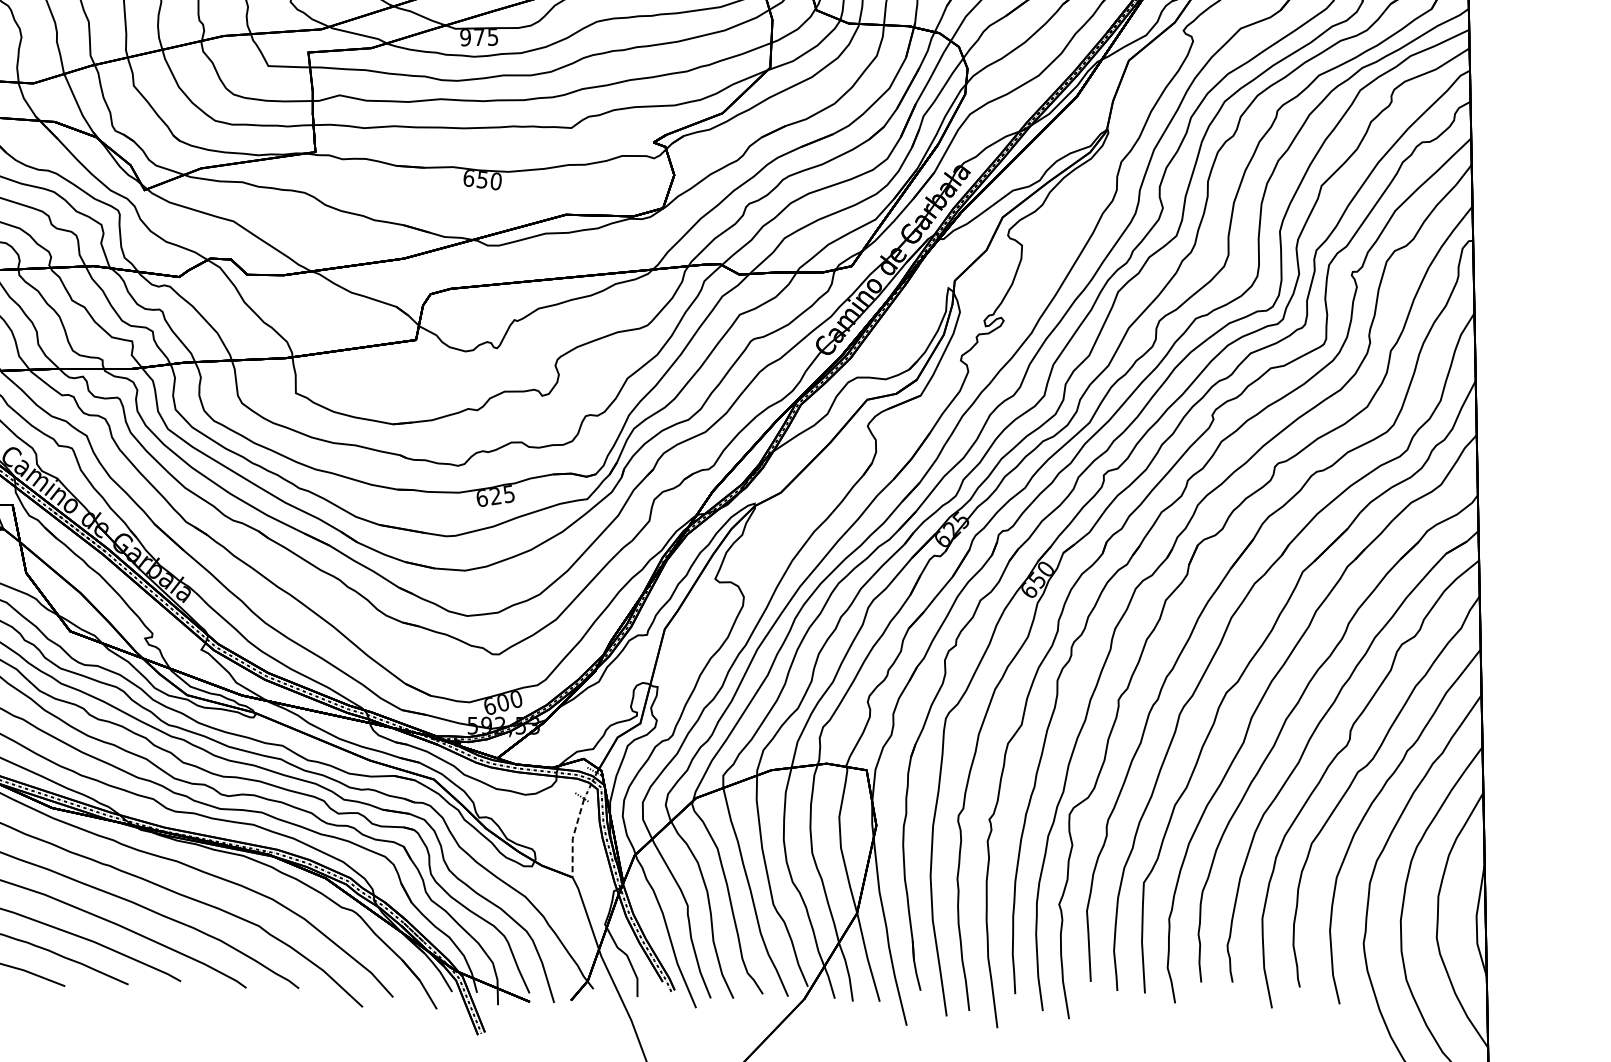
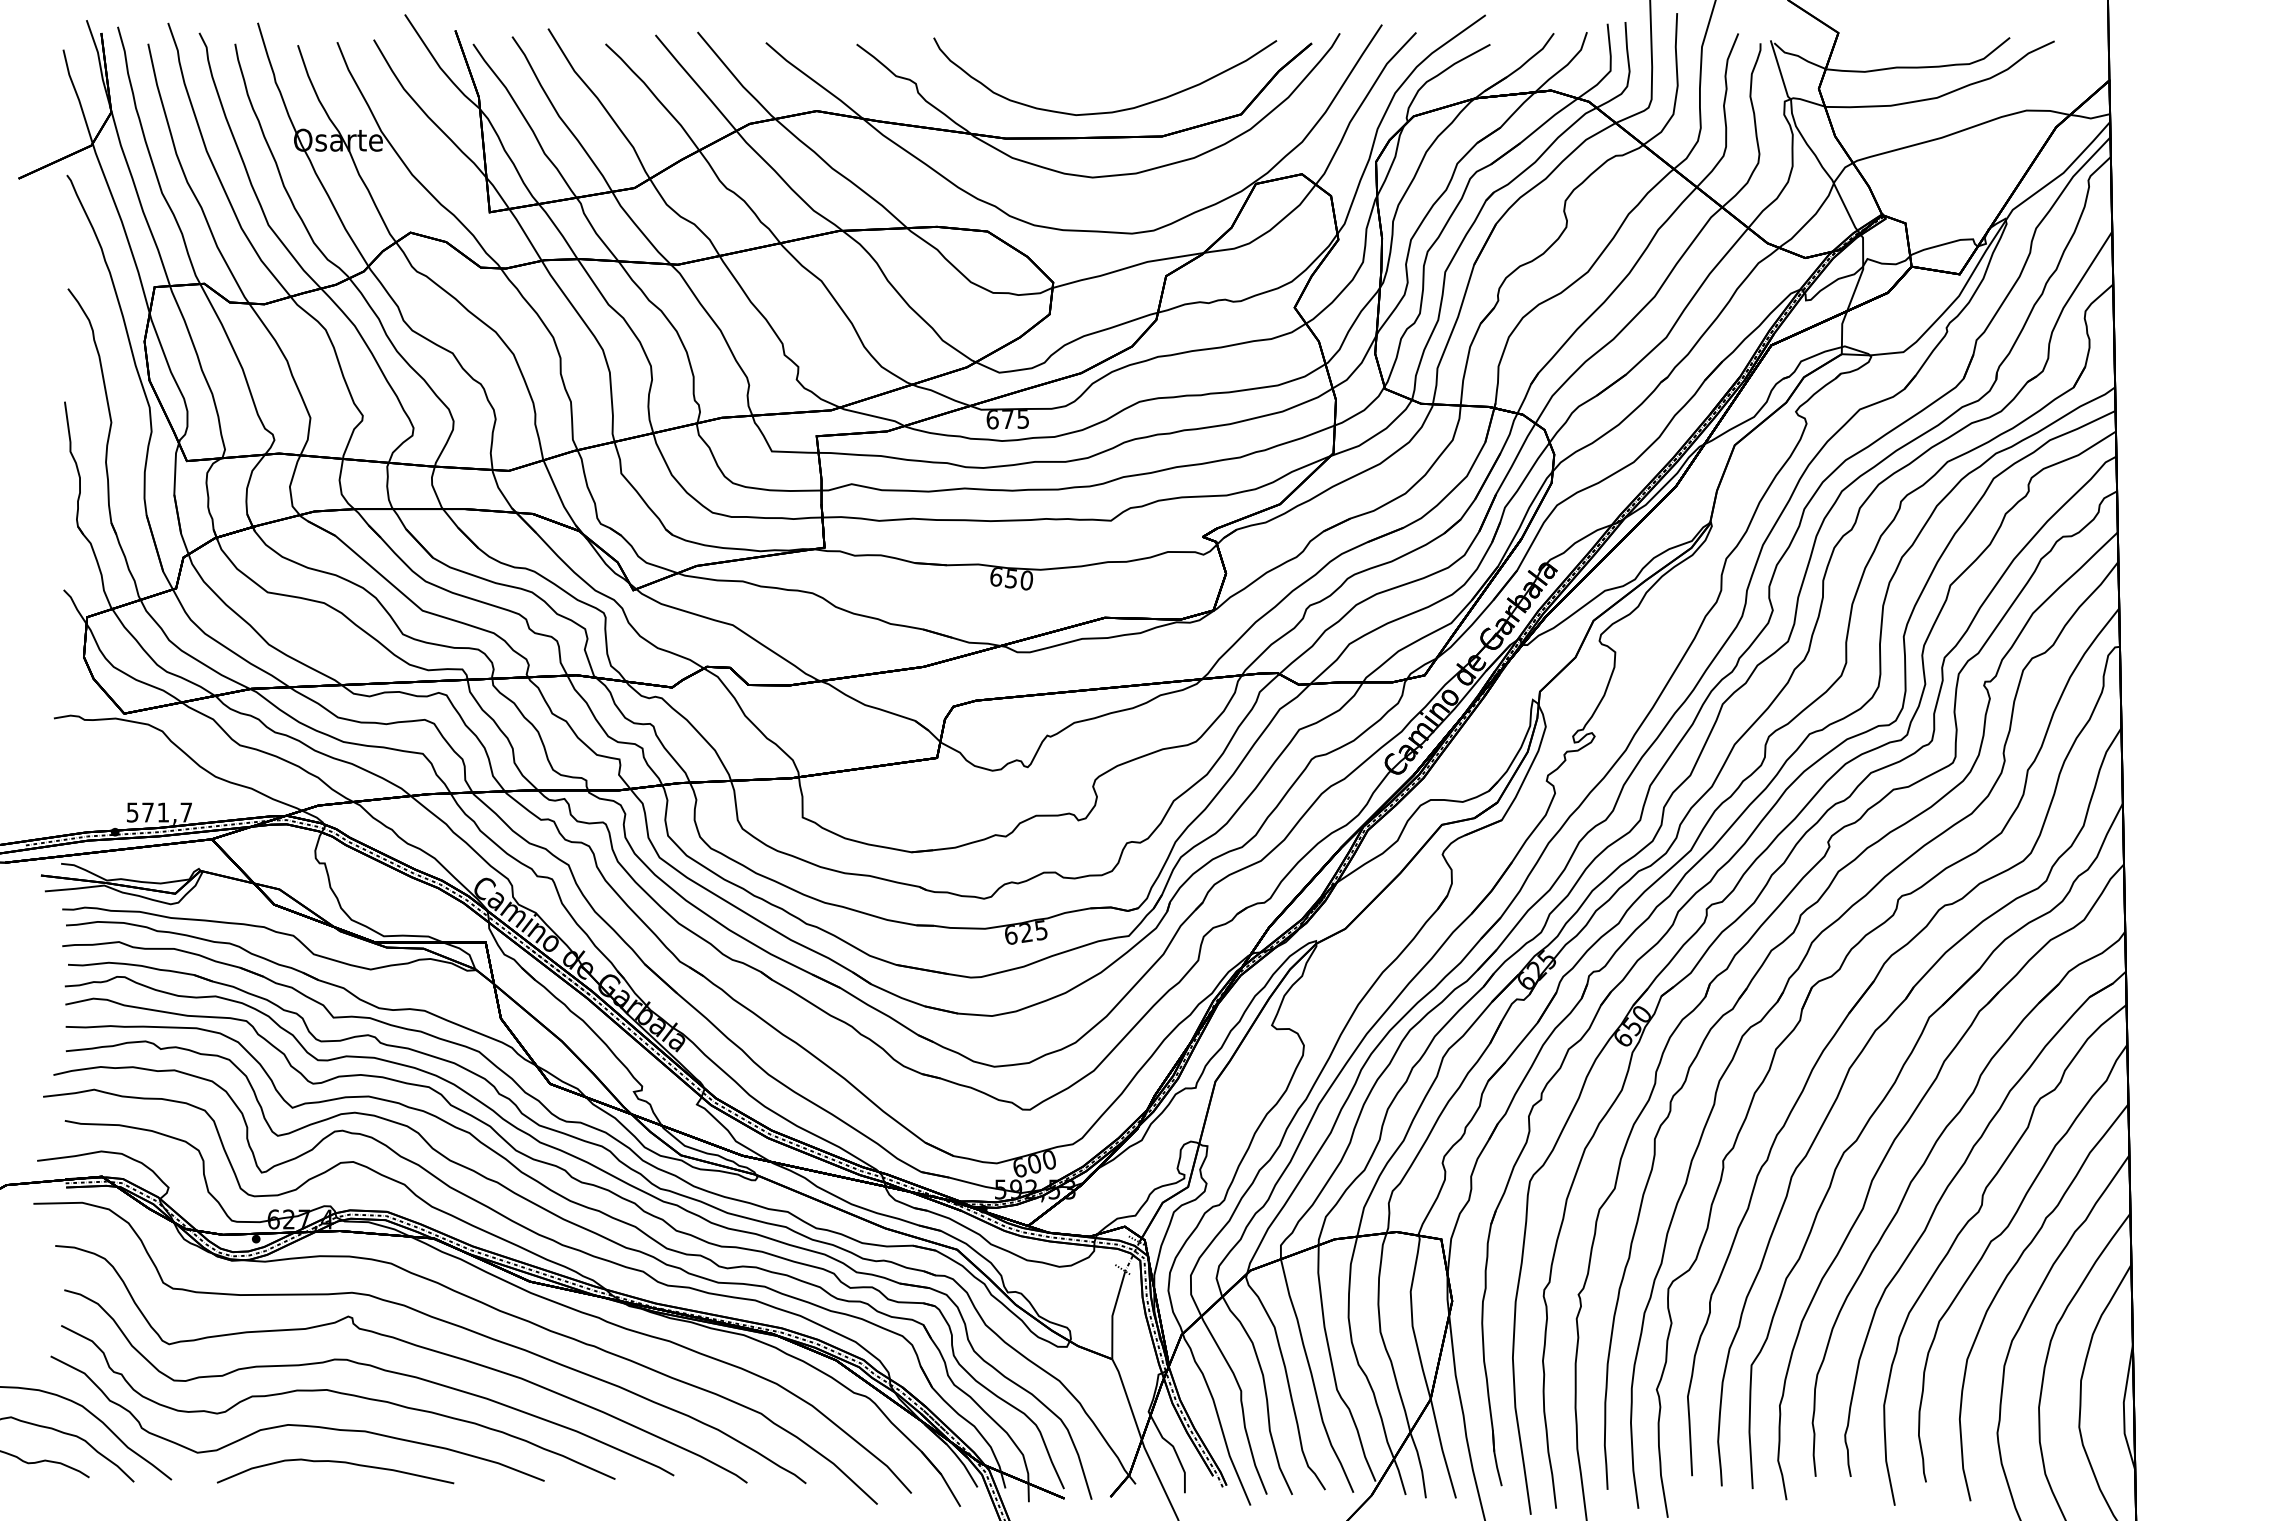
text: (465, 37) -> (992, 419), 975 -> 675
line: (572, 838) -> (1112, 1315), dashed -> solid

